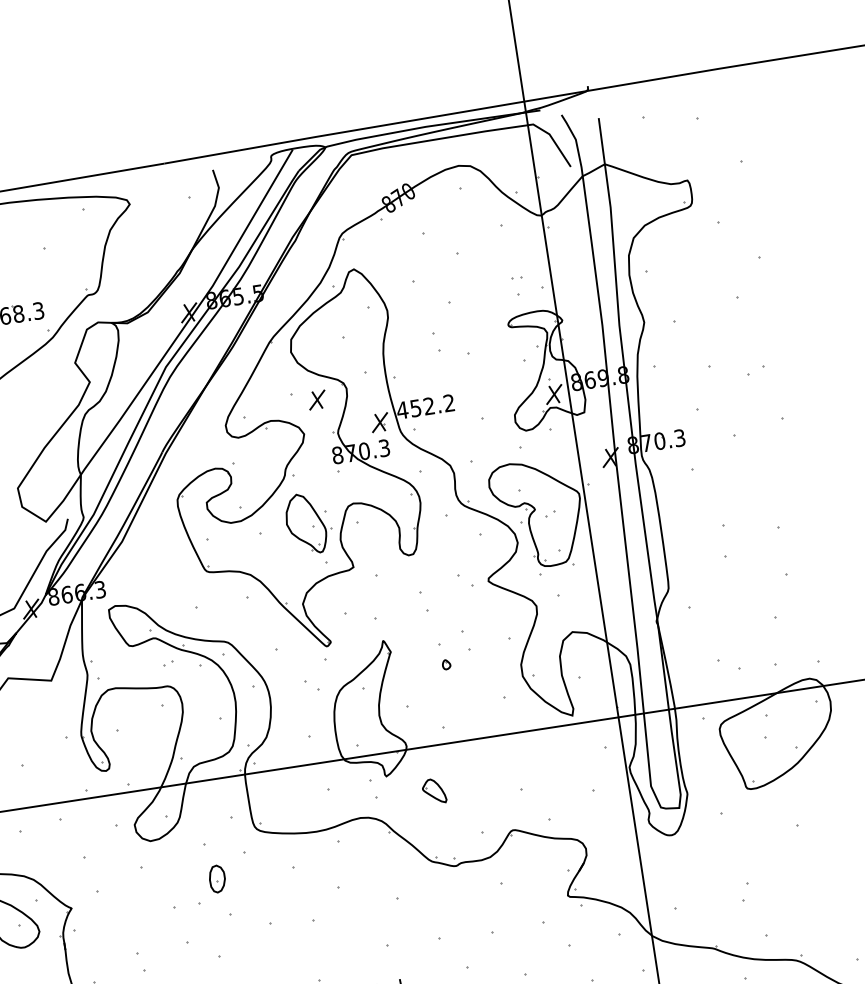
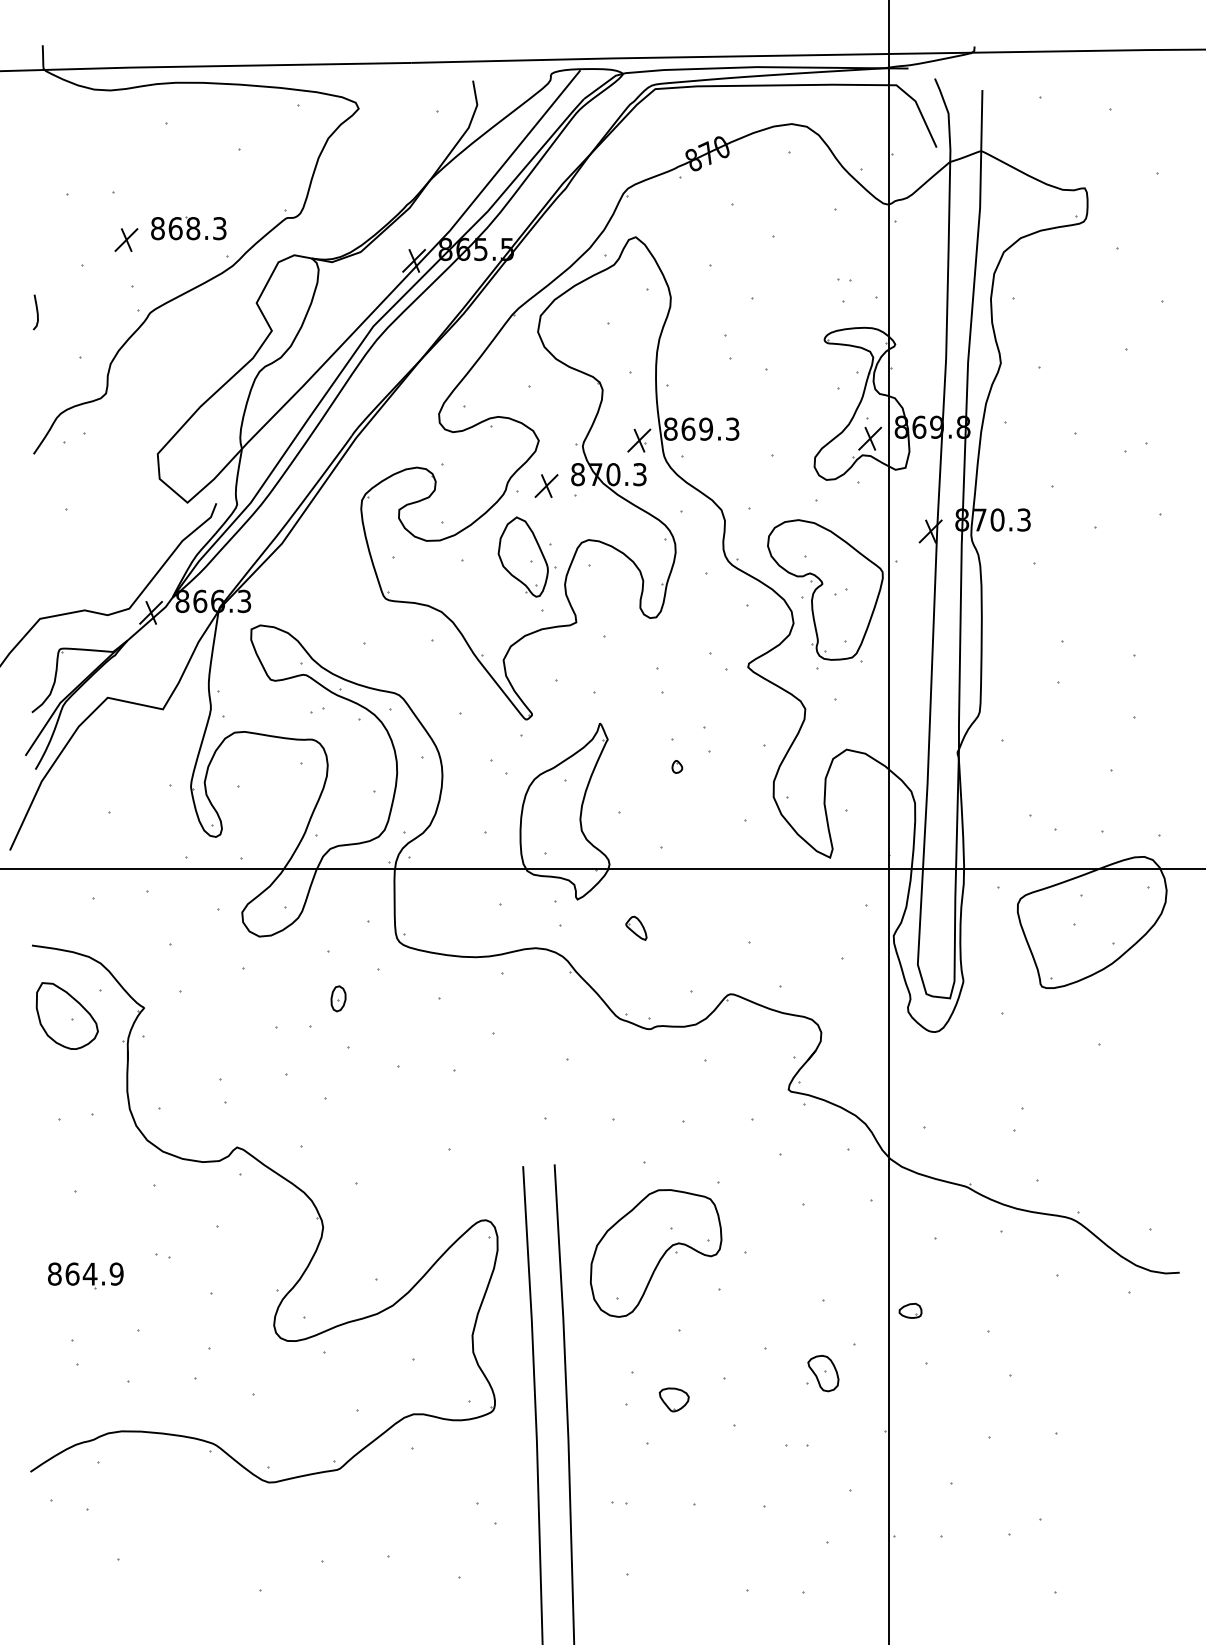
part: (317, 399) -> (546, 485), moved
text: (425, 406) -> (701, 428), 452.2 -> 869.3
part: (434, 790) -> (636, 927), size x0.71
part: (217, 878) -> (338, 998), size x0.71

